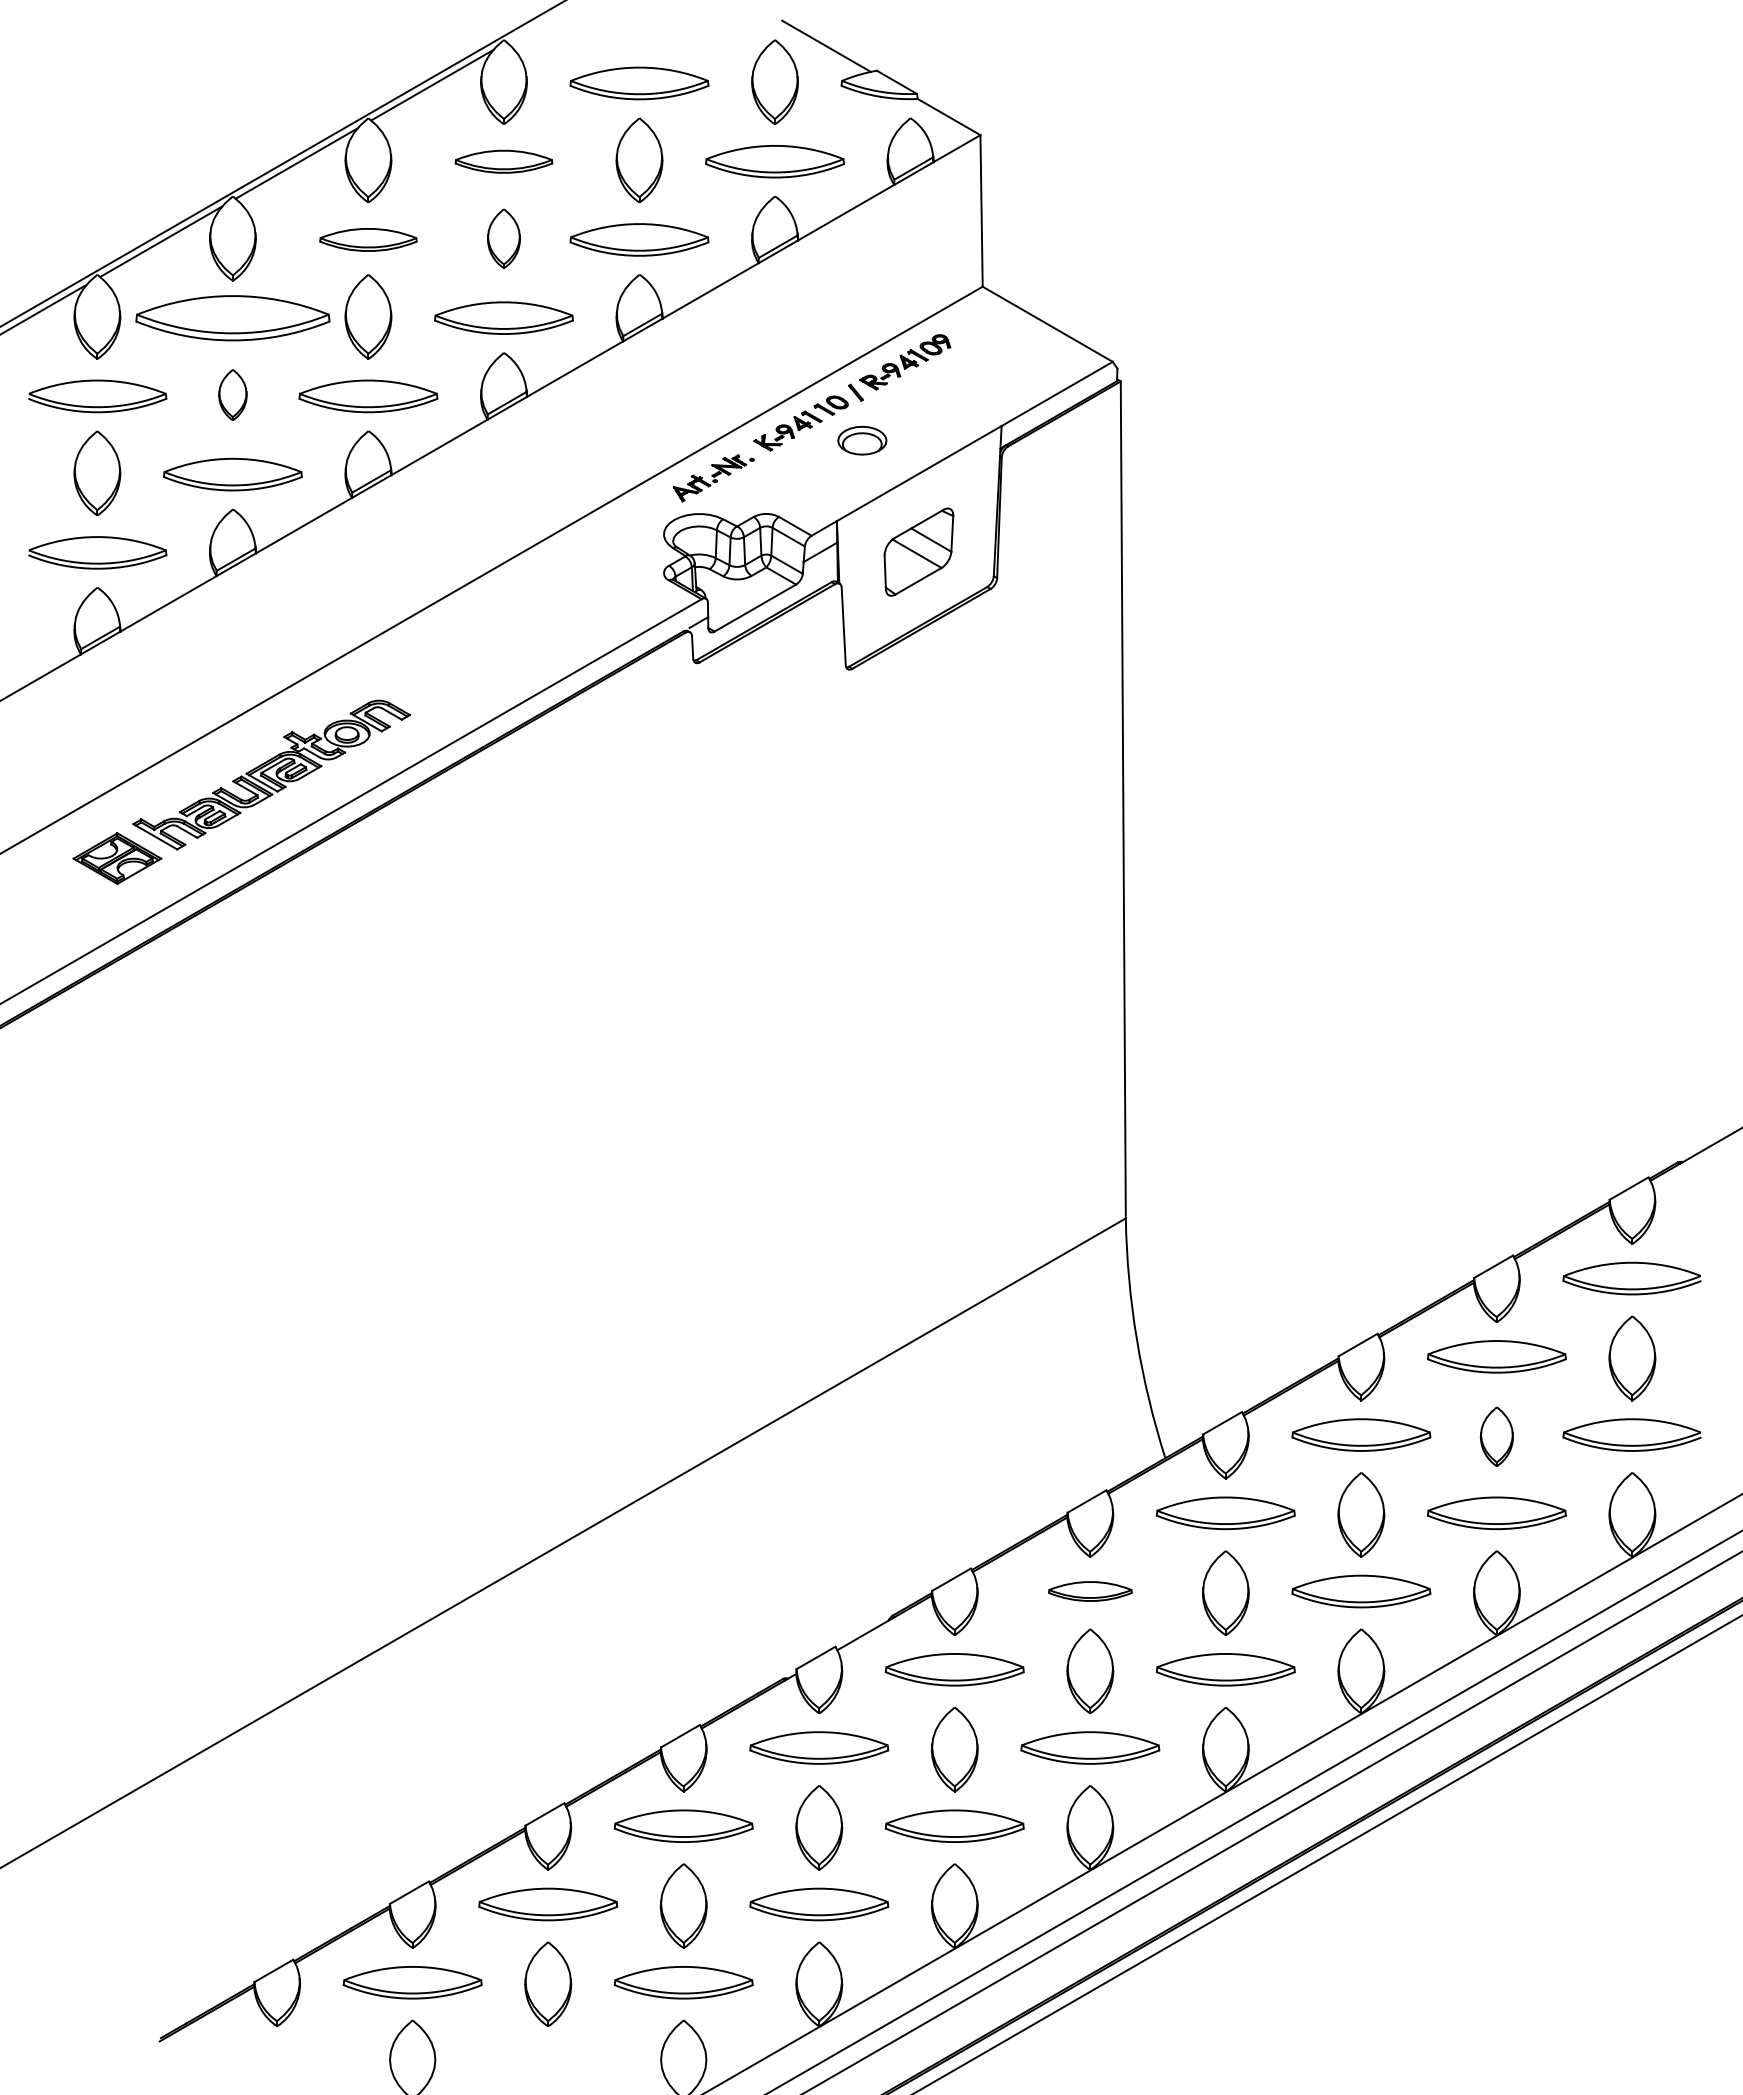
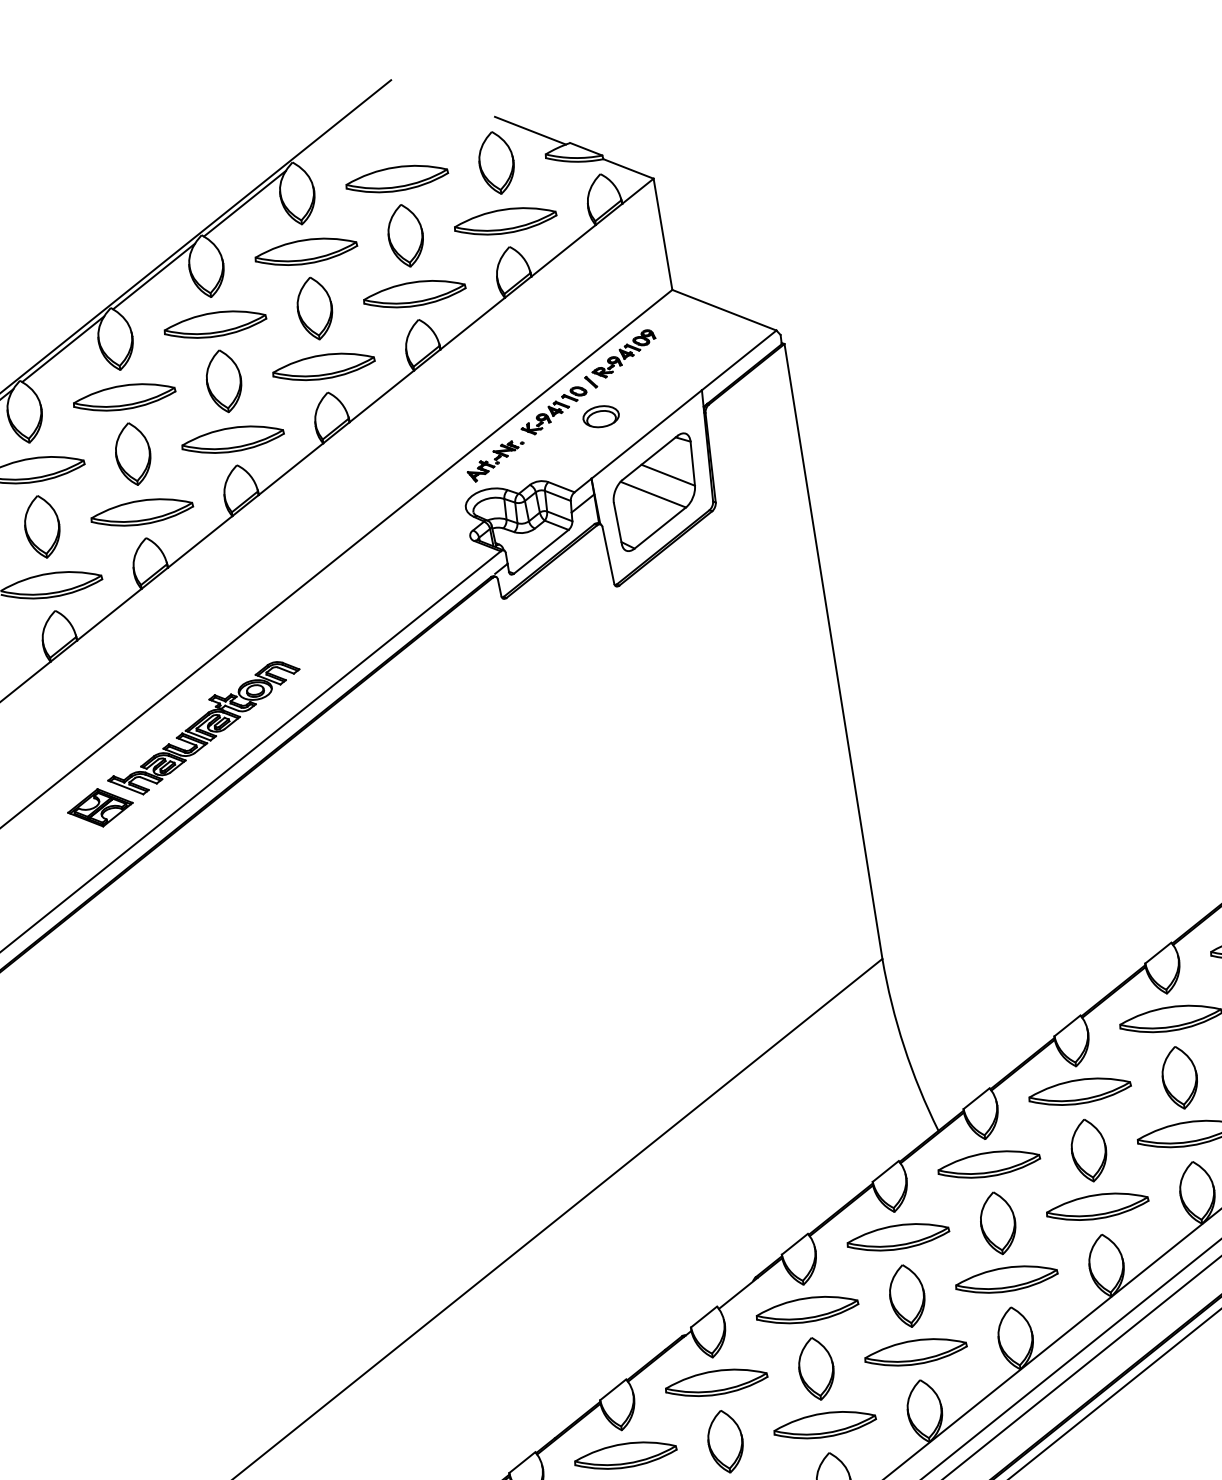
part: (503, 161) -> (305, 251), size x1.43
part: (503, 238) -> (314, 308), size x1.43
part: (368, 239) -> (215, 324), size x1.43
part: (232, 317) -> (124, 396), size x0.71
part: (232, 394) -> (132, 453), size x1.67
part: (918, 551) -> (654, 491), size x1.67
part: (1496, 1436) -> (1179, 1077), size x1.43
part: (1090, 1591) -> (898, 1237), size x1.67

